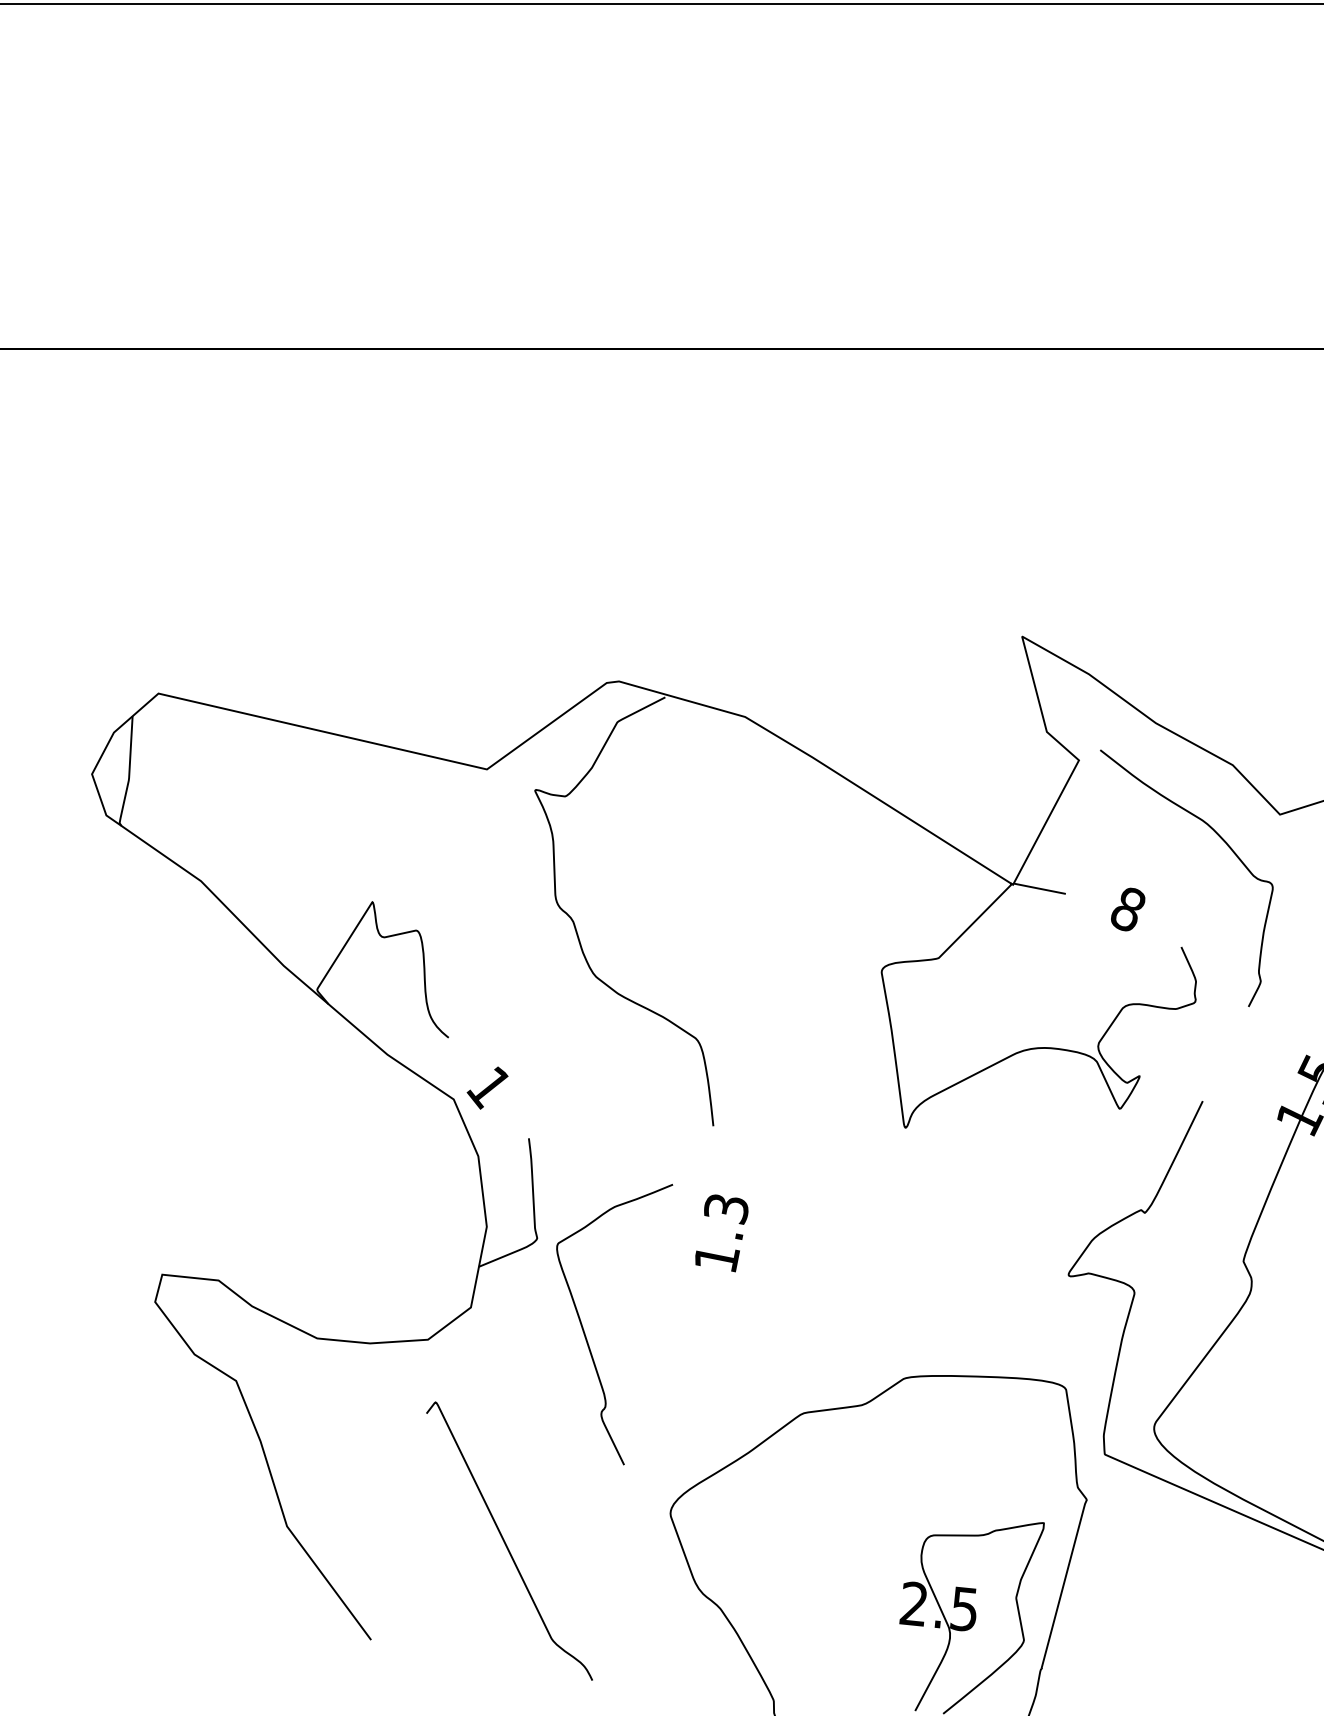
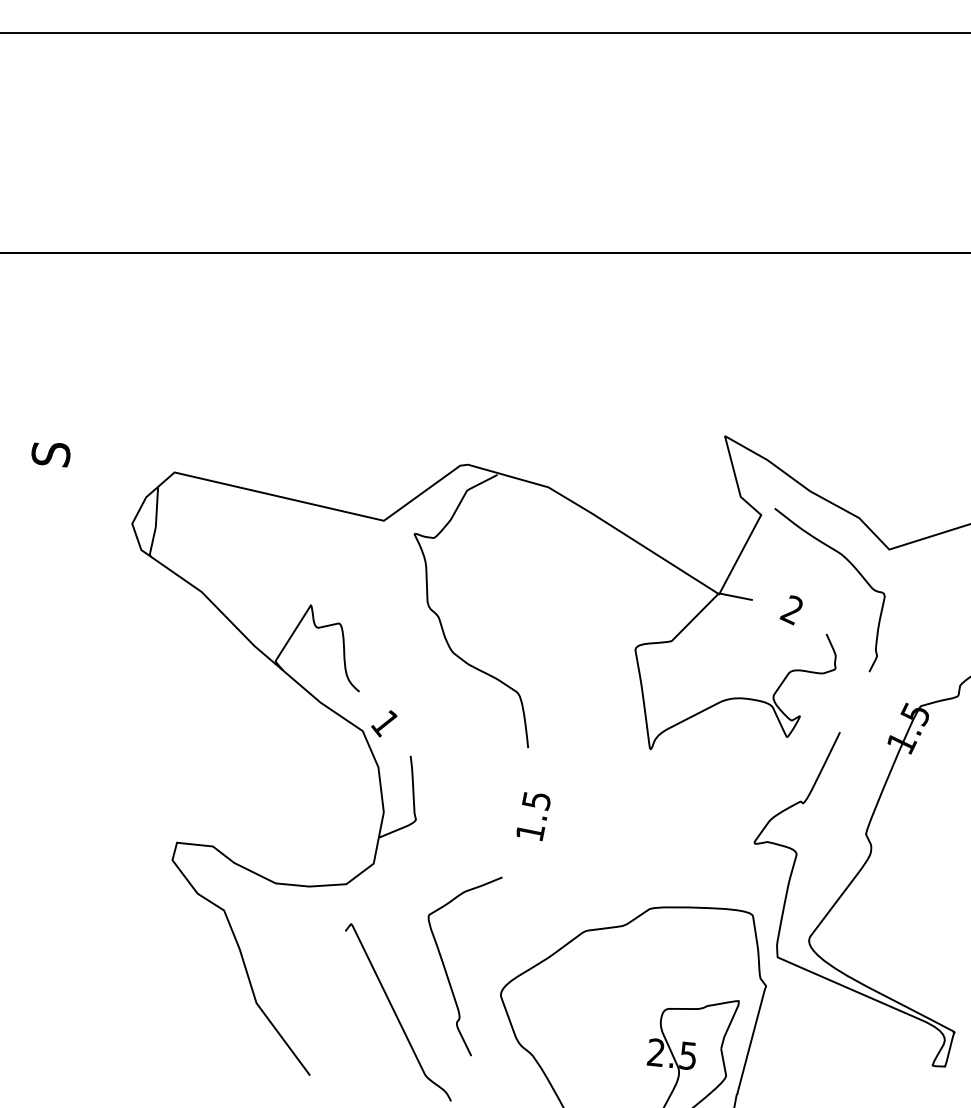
text: (1126, 910) -> (791, 610), 8 -> 2
text: (726, 1208) -> (536, 800), 1.3 -> 1.5
curve: (586, 1335) -> (447, 973), moved

